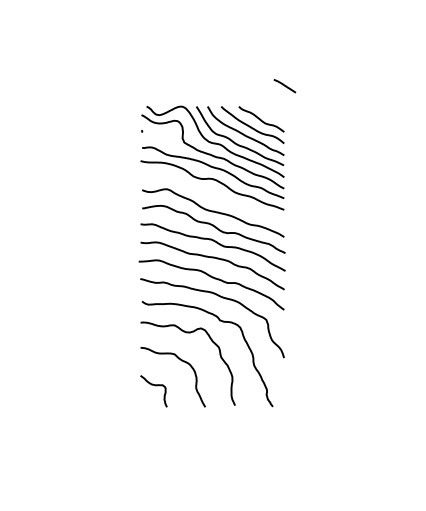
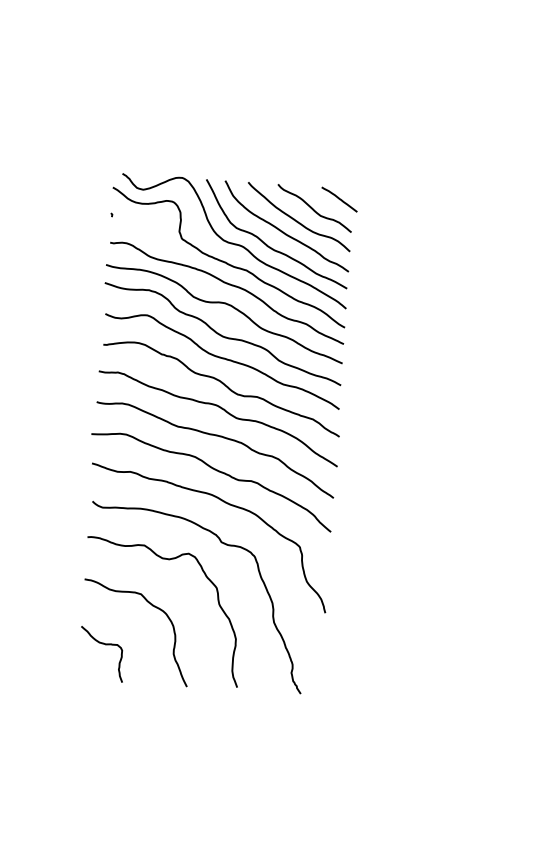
line: (284, 86) -> (338, 200), moved
curve: (212, 197) -> (223, 334), added

